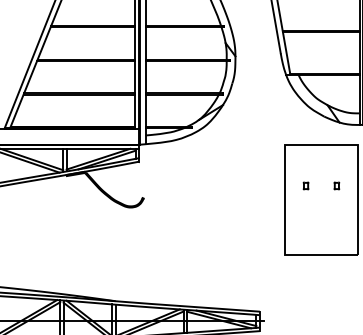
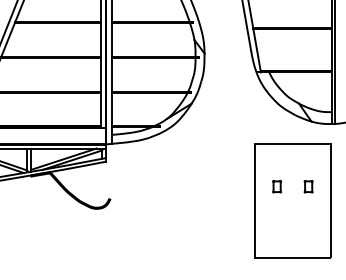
part: (305, 185) -> (276, 186), size x1.67
part: (336, 185) -> (308, 186), size x1.67

